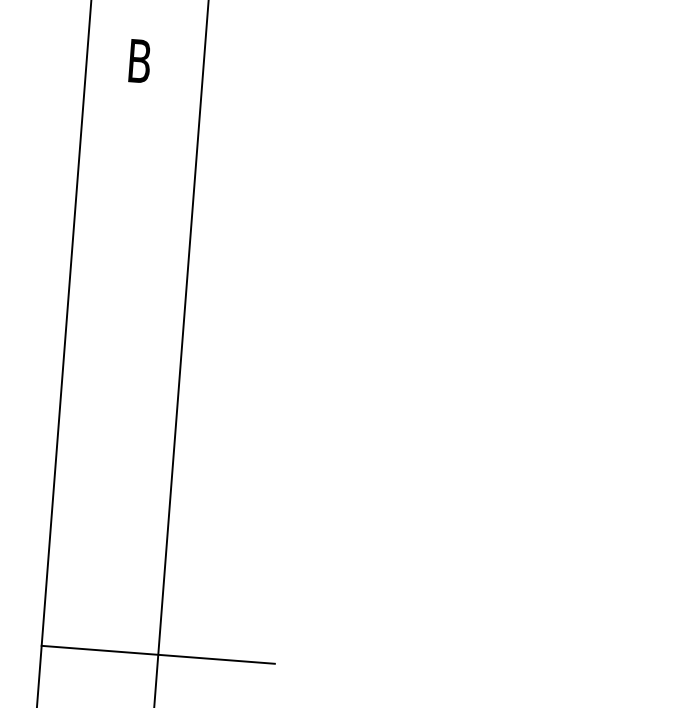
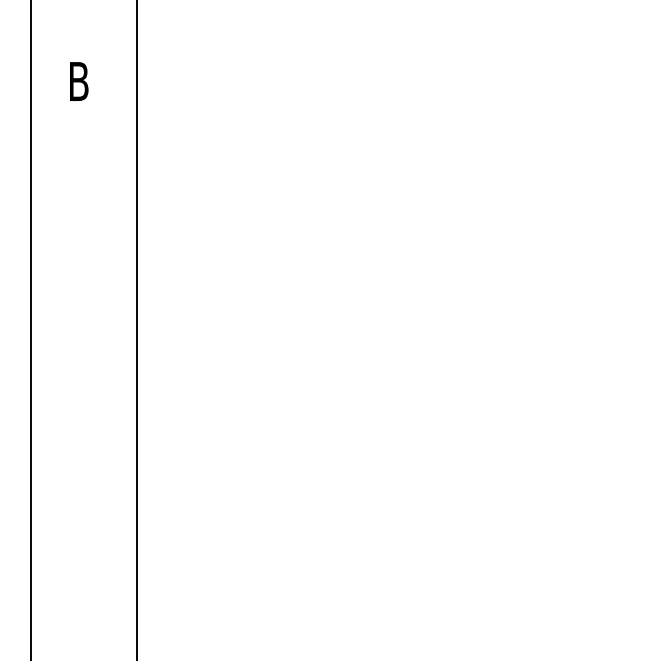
line: (158, 654) -> (136, 612), removed

